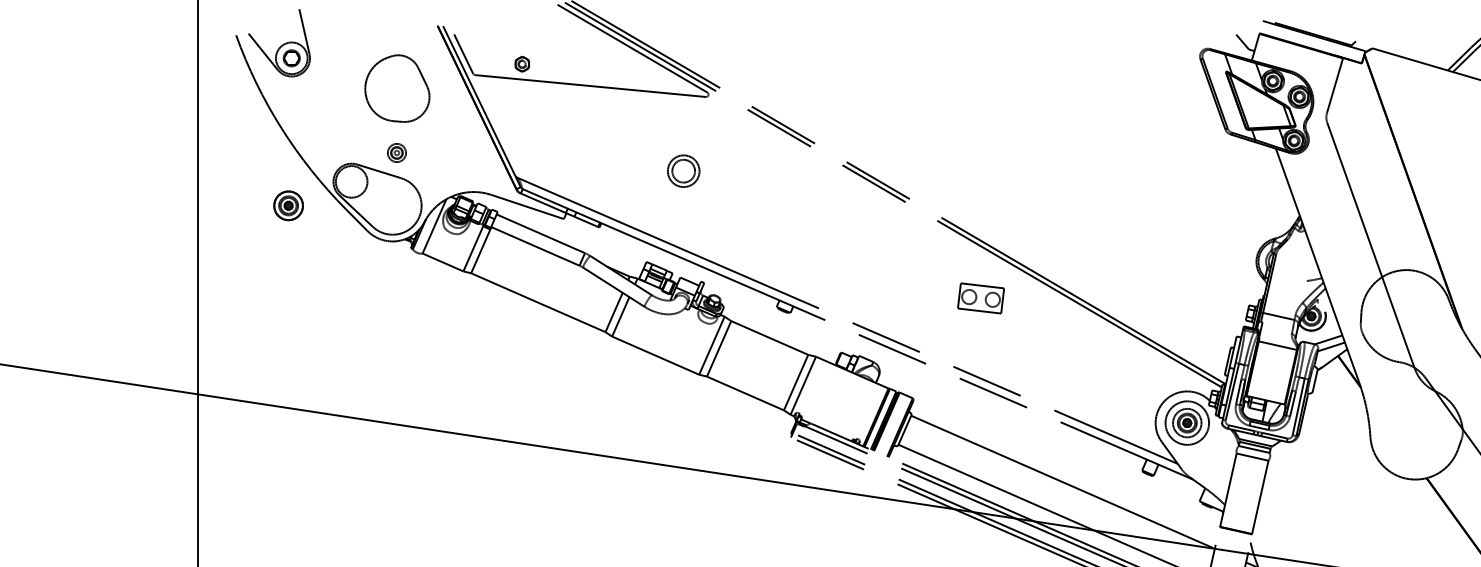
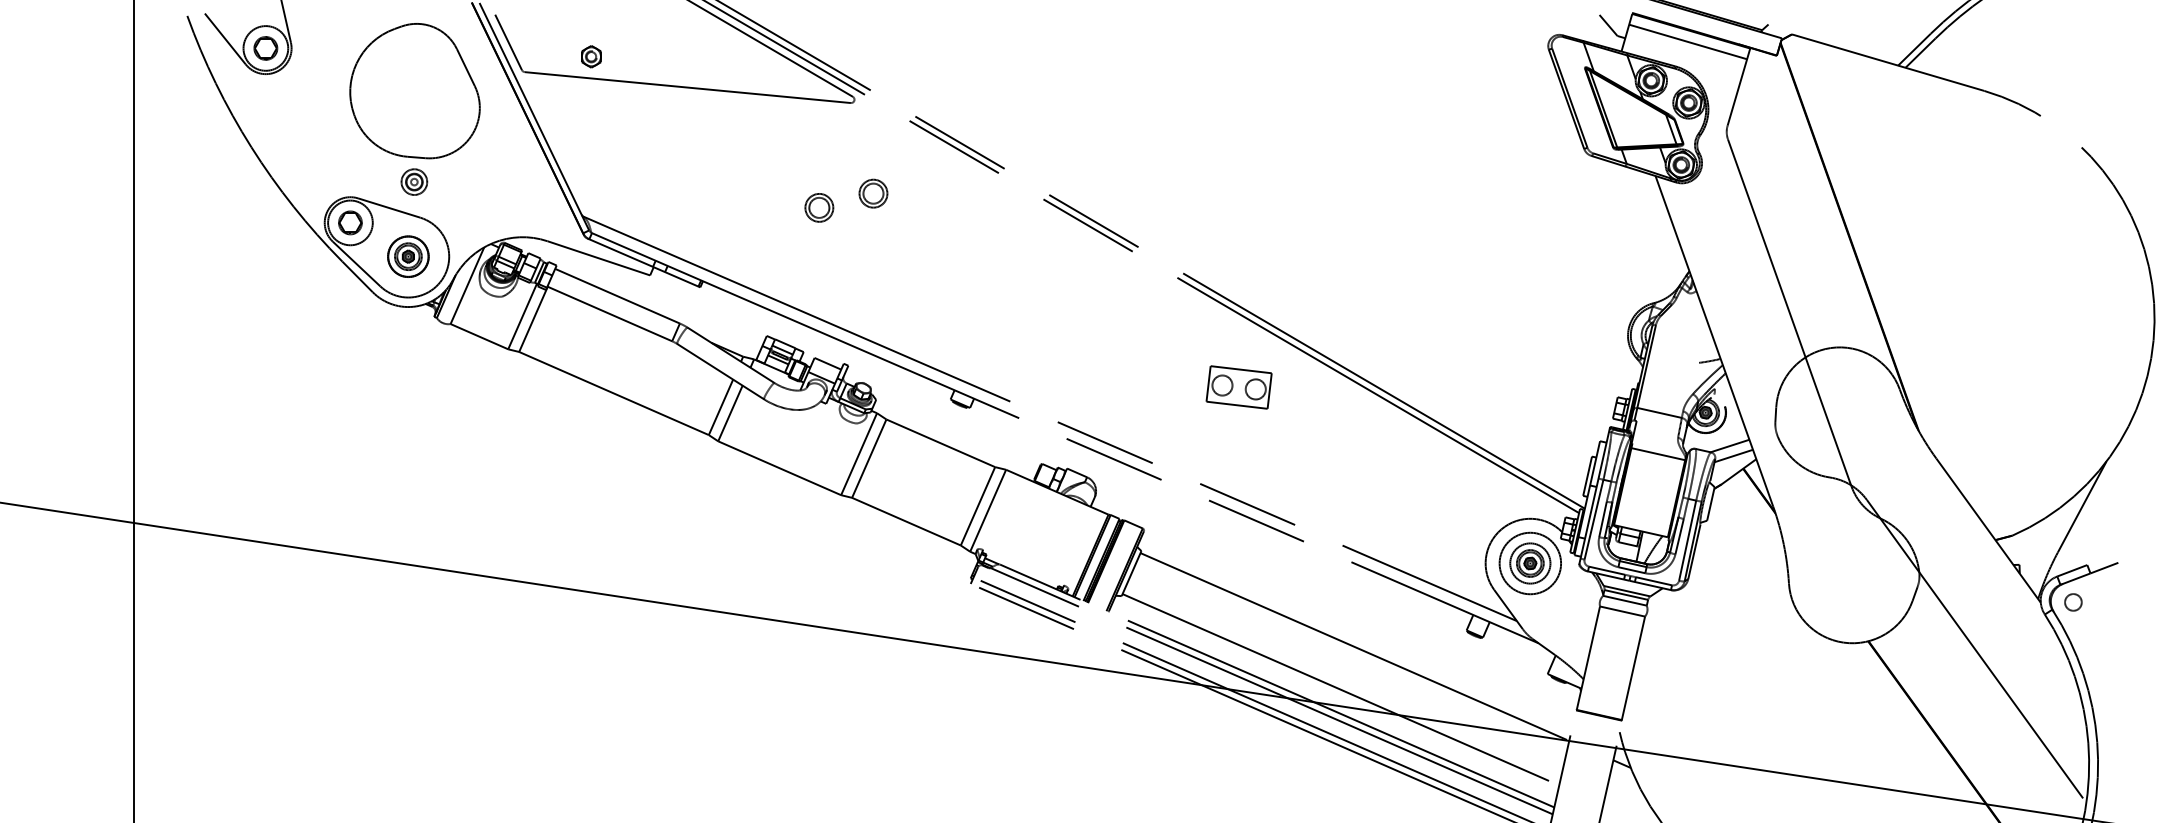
line: (1299, 53) -> (1688, 41), added
part: (397, 88) -> (414, 91), size x1.43
part: (722, 161) -> (873, 193), added
part: (683, 170) -> (819, 207), size x0.62
part: (351, 181) -> (350, 222), added
part: (288, 205) -> (408, 256), moved

